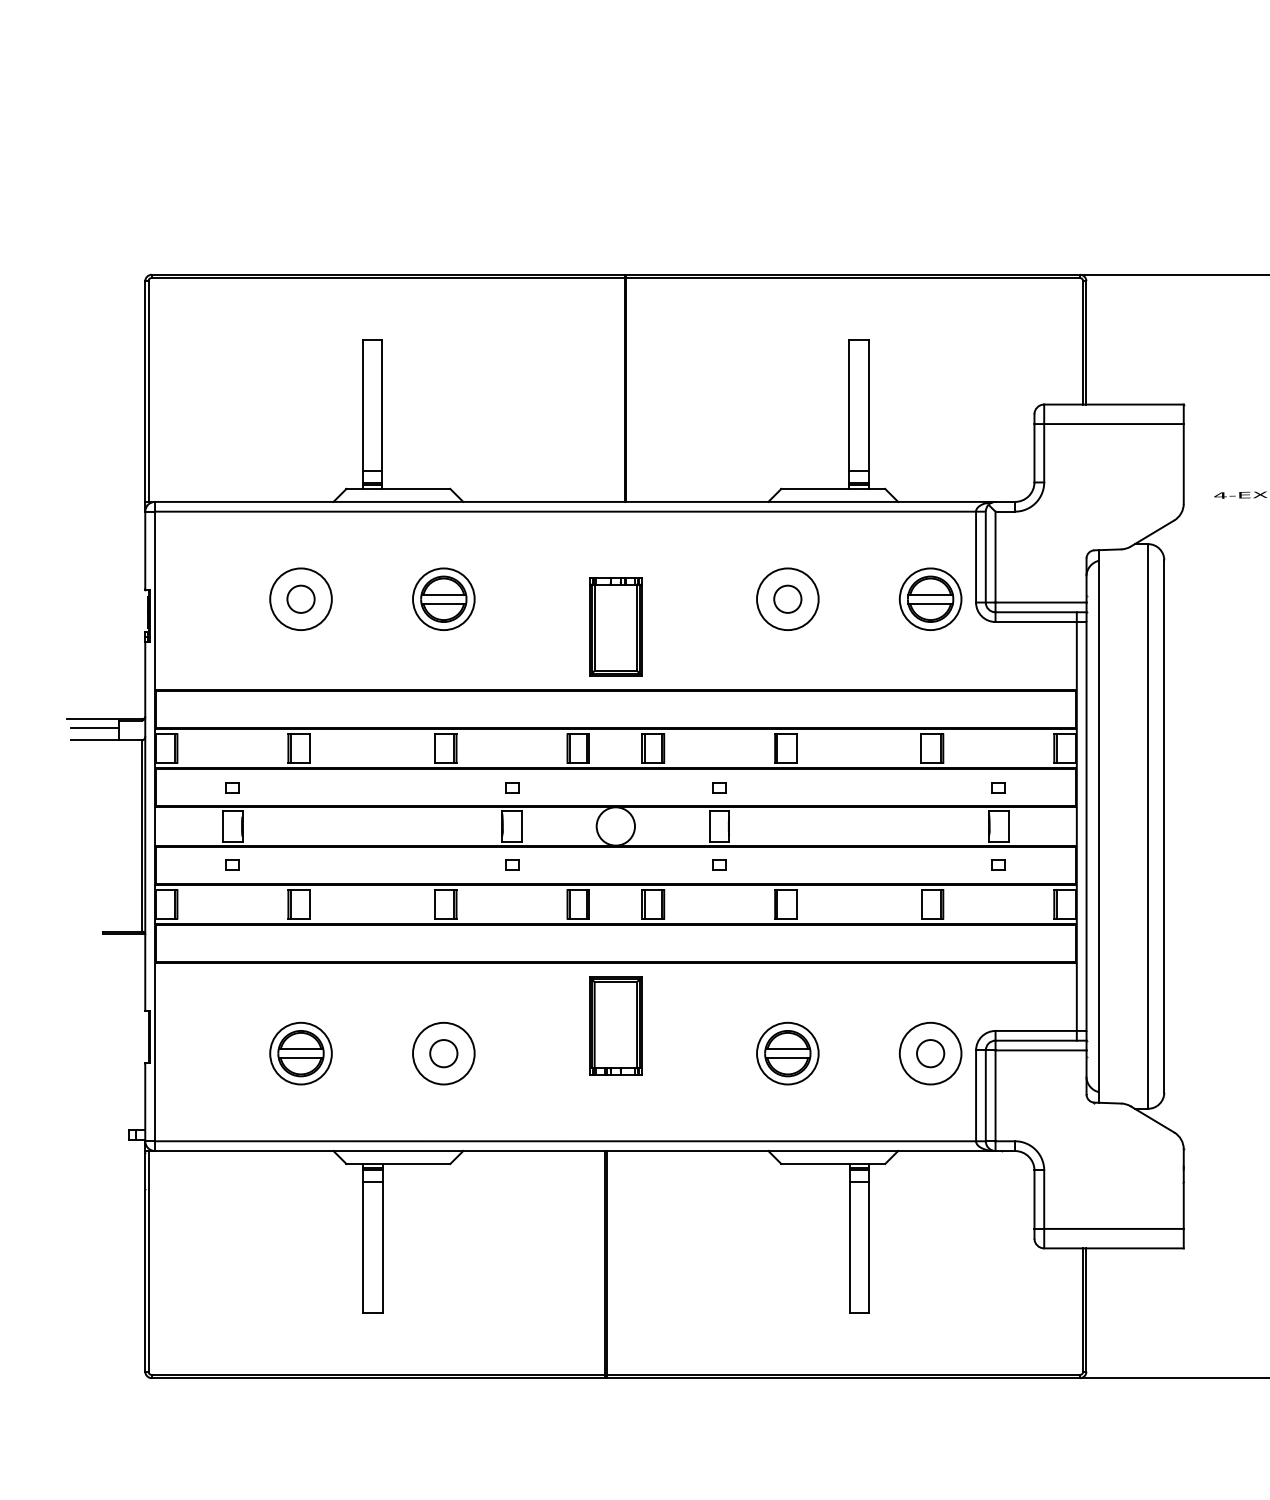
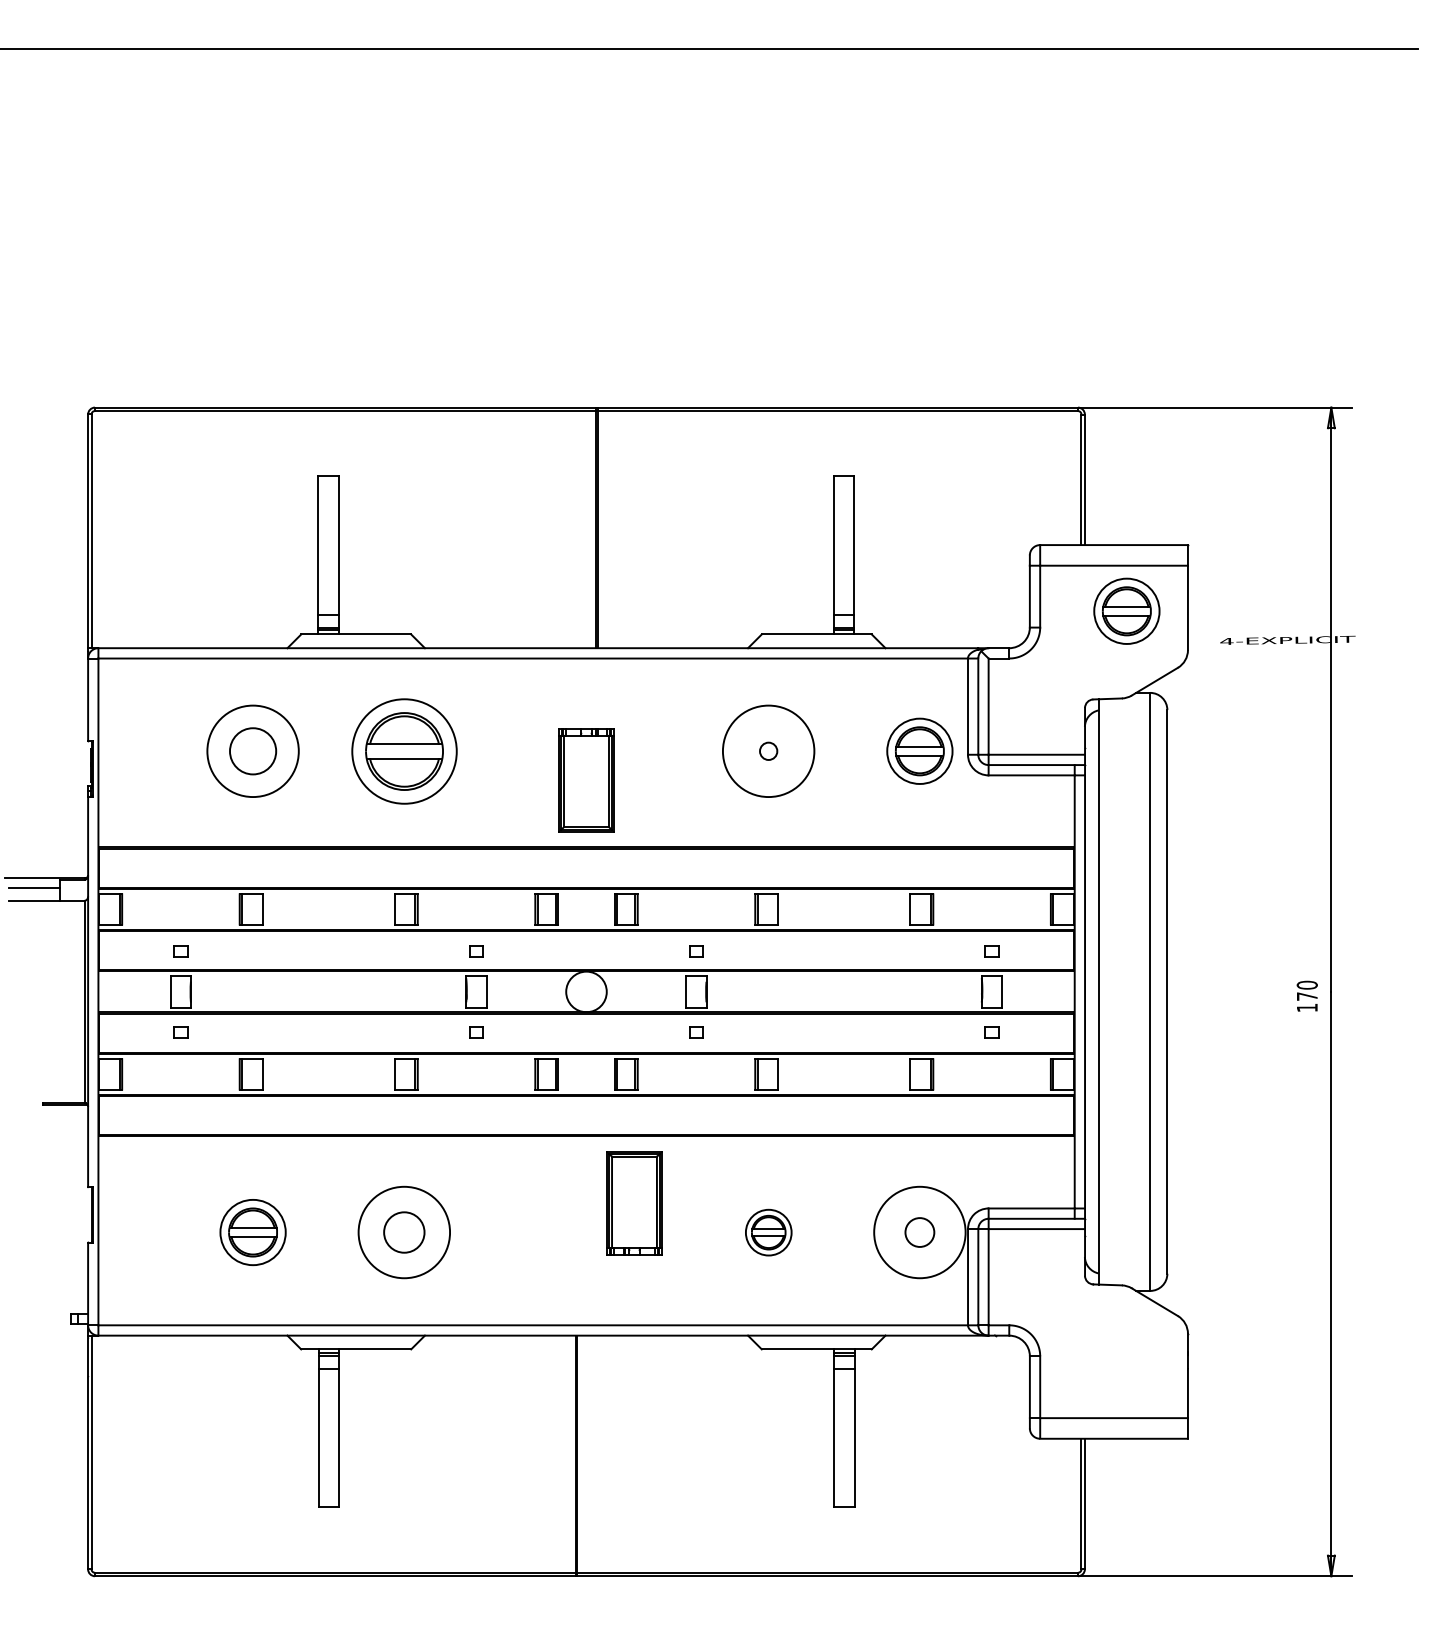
part: (1125, 466) -> (1126, 610), added
circle: (300, 598) -> (252, 750), size x1.4
circle: (300, 598) -> (252, 750), size x1.6
part: (443, 598) -> (403, 750), size x1.6
circle: (787, 598) -> (768, 750), size x0.6
circle: (787, 598) -> (768, 750), size x1.4
part: (615, 1026) -> (634, 1203), moved
circle: (443, 1053) -> (403, 1232), size x1.4
circle: (443, 1053) -> (403, 1232), size x1.4
part: (787, 1053) -> (768, 1232), size x0.7
circle: (930, 1053) -> (919, 1232), size x1.4

